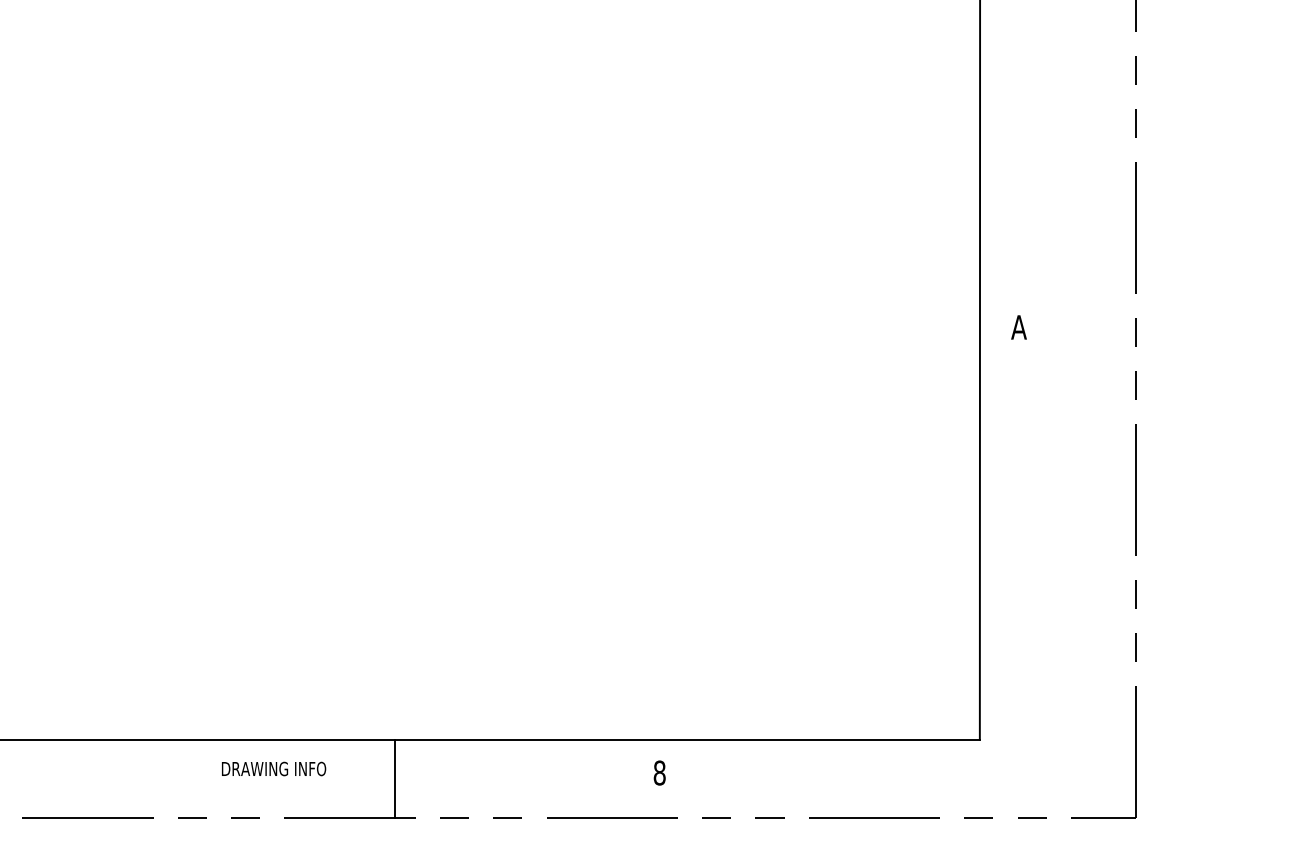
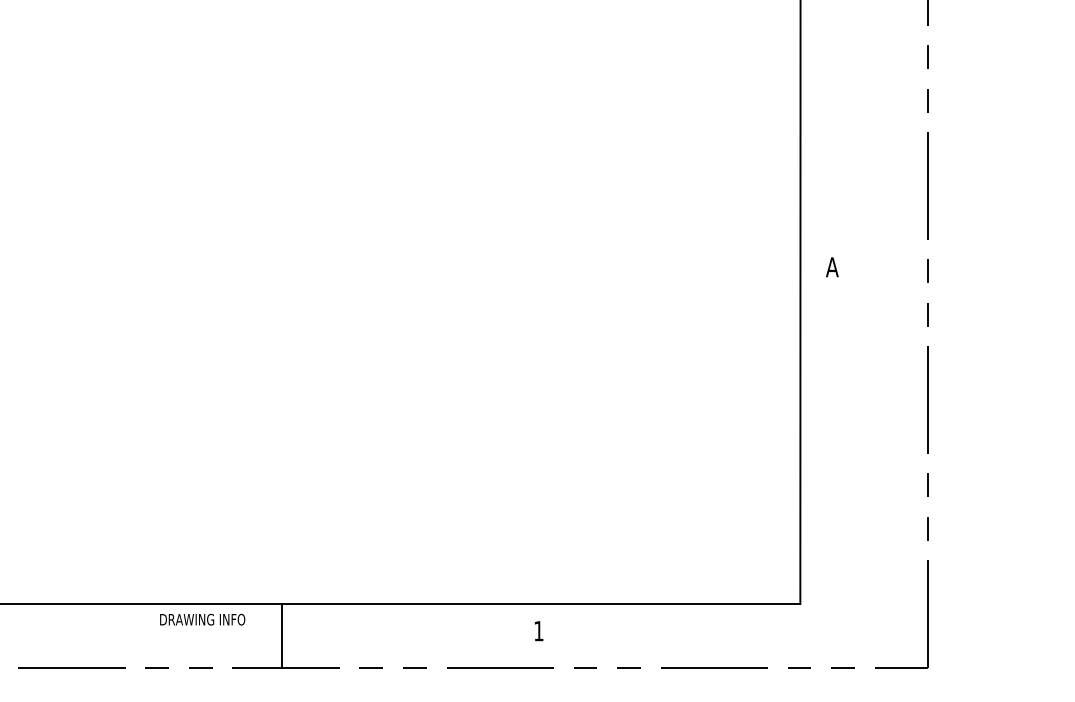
text: (274, 768) -> (203, 619), moved
text: (659, 772) -> (538, 630), 8 -> 1
line: (394, 778) -> (282, 635), moved

